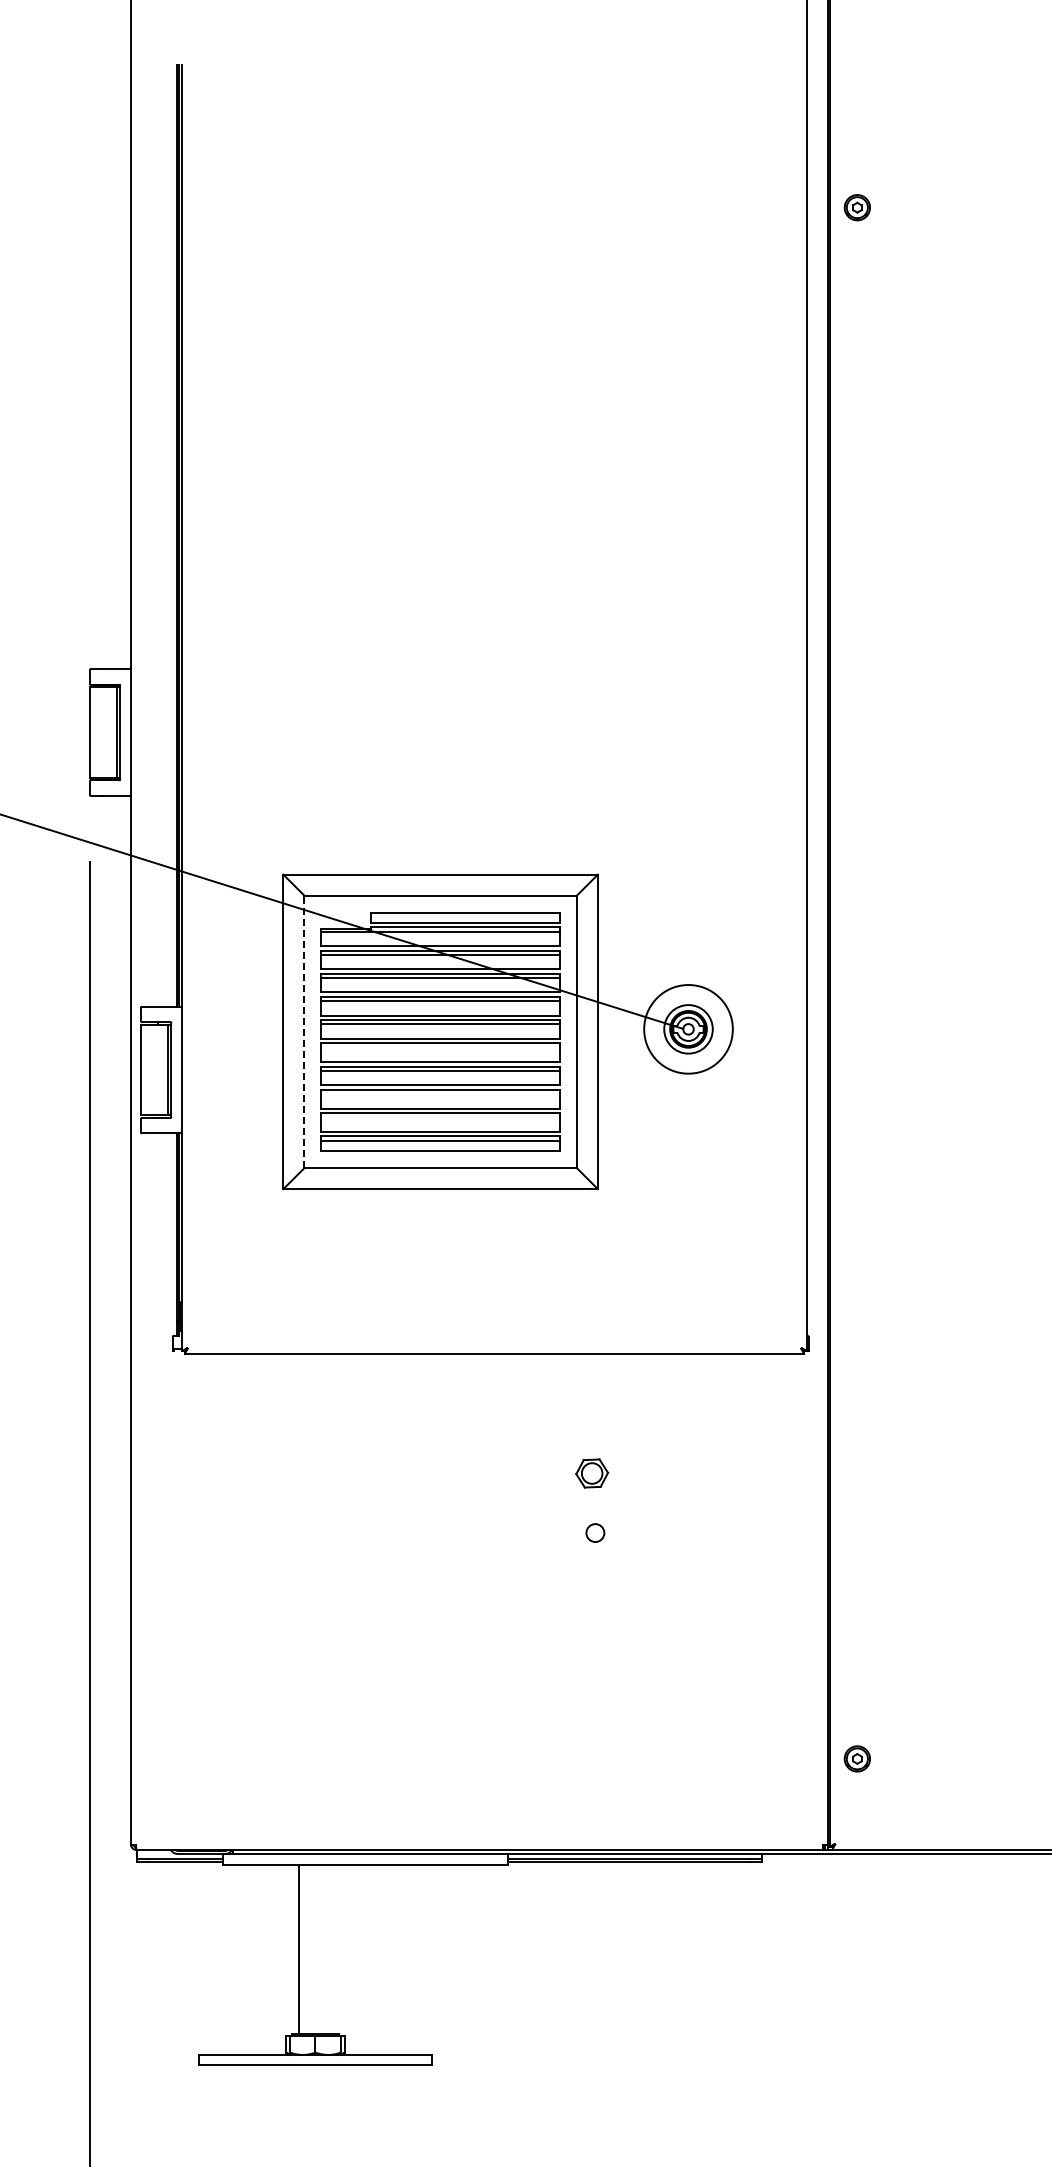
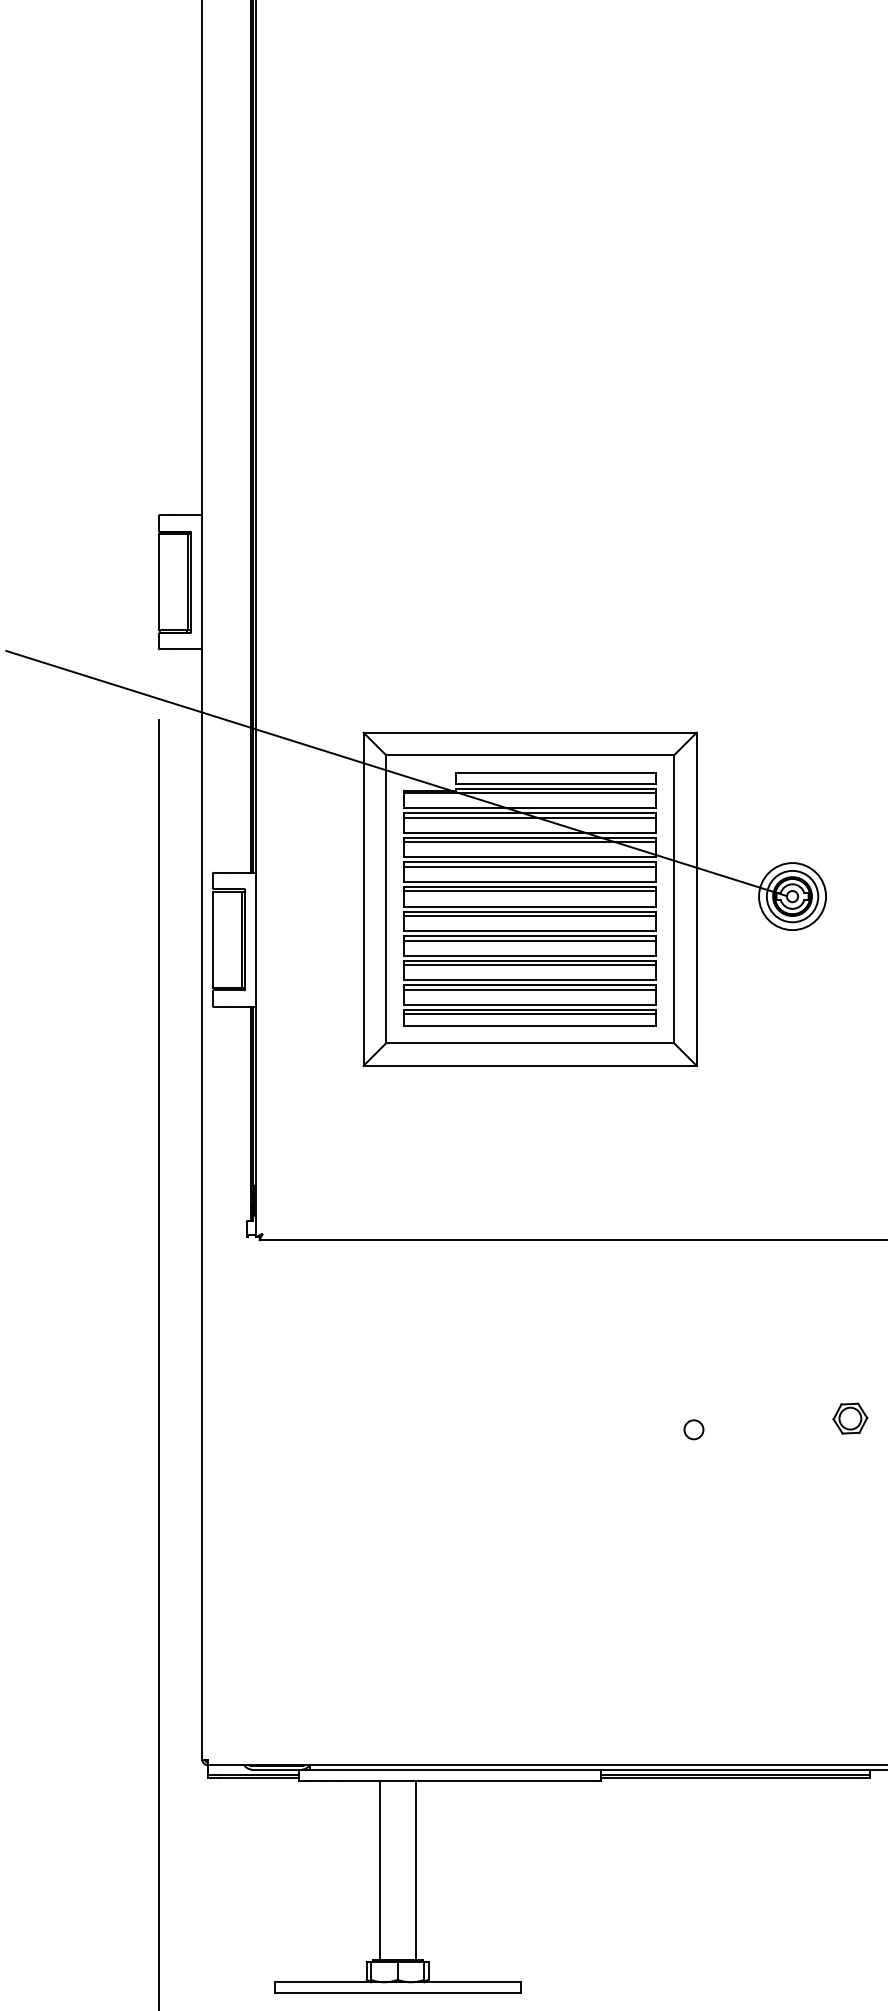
circle: (688, 1029) -> (792, 896), size x0.71
line: (304, 1031) -> (386, 898), dashed -> solid
line: (440, 1047) -> (530, 915), added
line: (440, 1094) -> (530, 965), added
line: (440, 1117) -> (530, 989), added
part: (592, 1473) -> (850, 1418), moved
line: (332, 1948) -> (415, 1869), added

